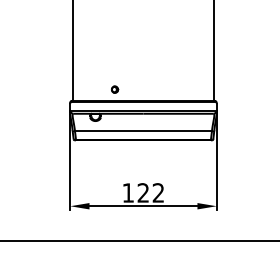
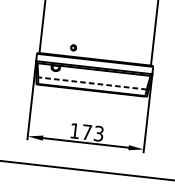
line: (142, 131) -> (91, 83), solid -> dashed
text: (150, 192) -> (92, 132), 122 -> 173

